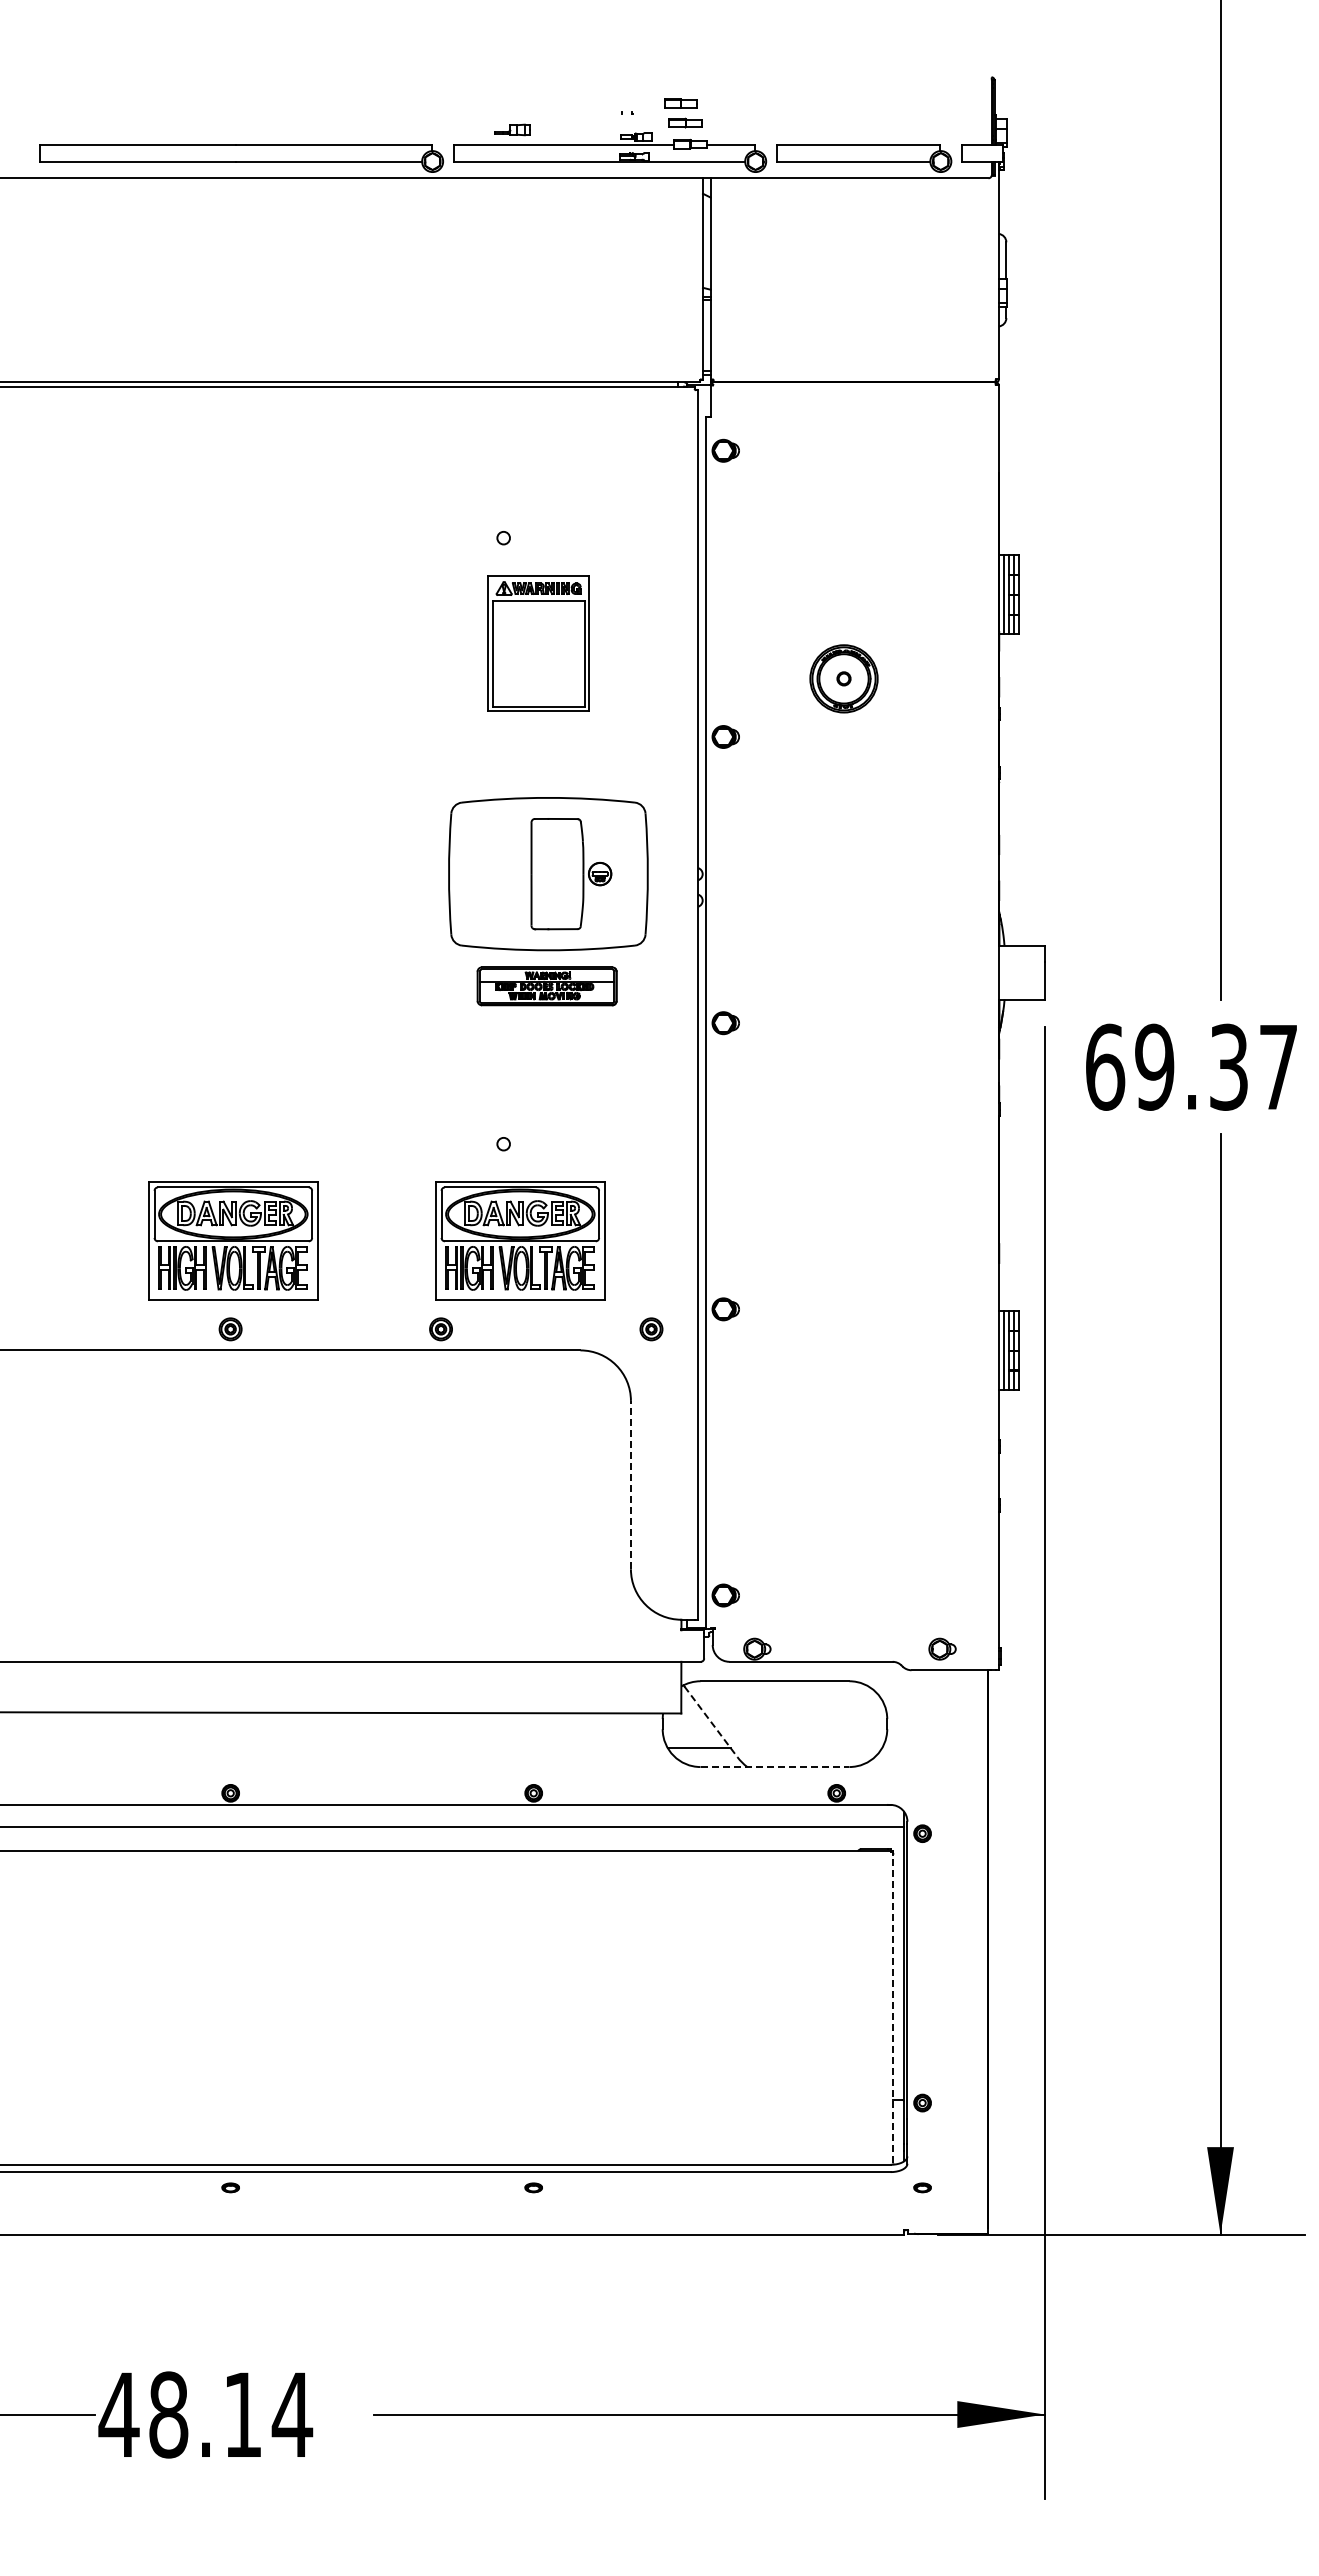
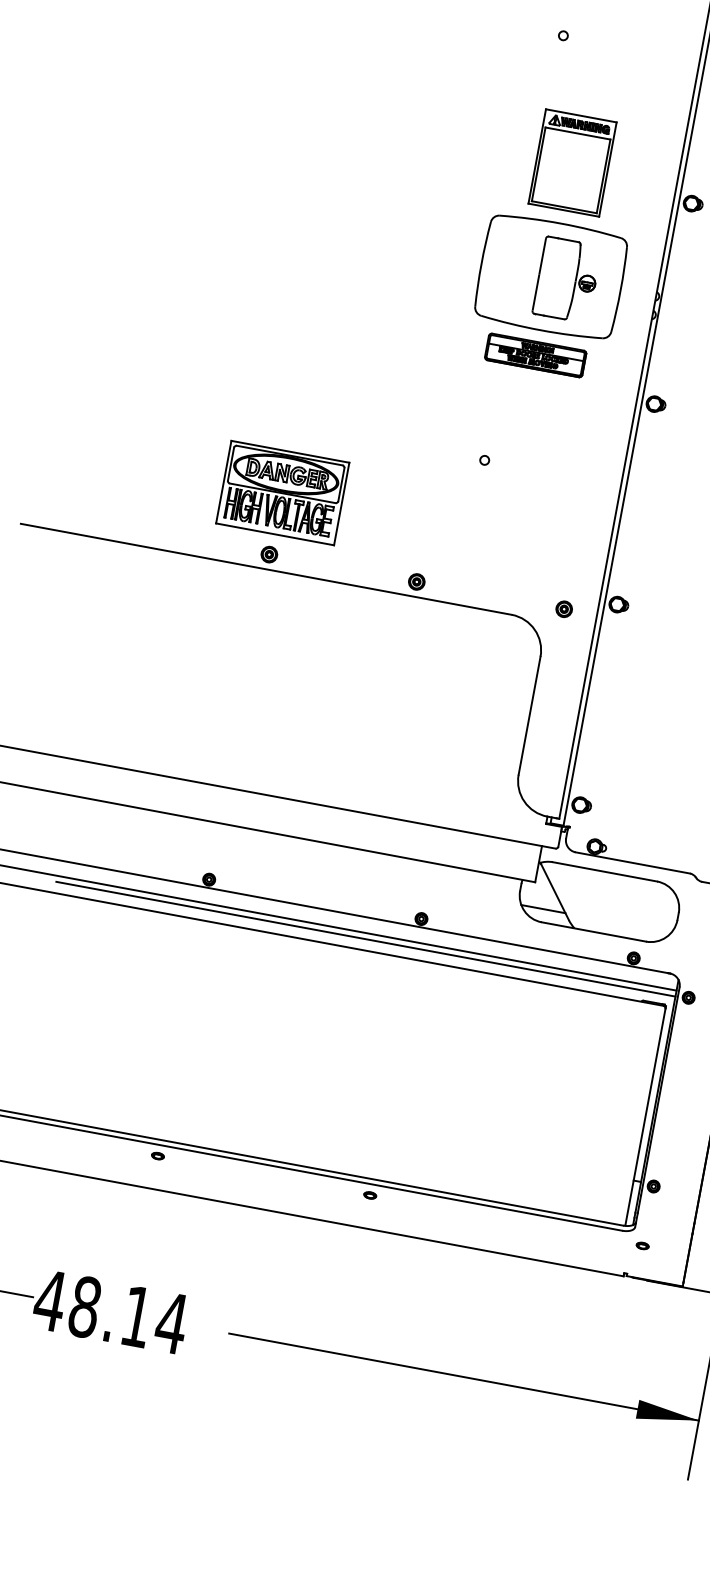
part: (538, 643) -> (572, 163), moved
part: (520, 1240) -> (483, 530), removed
line: (630, 1484) -> (529, 715), dashed -> solid
line: (711, 1722) -> (555, 892), dashed -> solid
line: (775, 1767) -> (594, 932), dashed -> solid
line: (462, 1835) -> (366, 939), added
line: (893, 2008) -> (645, 1116), dashed -> solid

